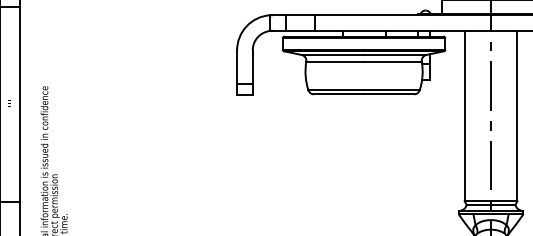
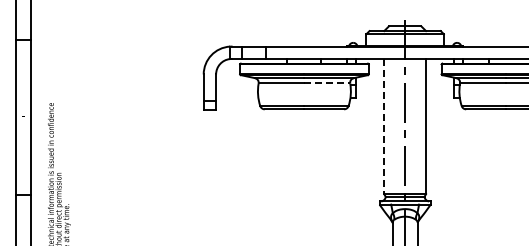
line: (393, 61) -> (327, 83), solid -> dashed
line: (465, 115) -> (384, 126), solid -> dashed

